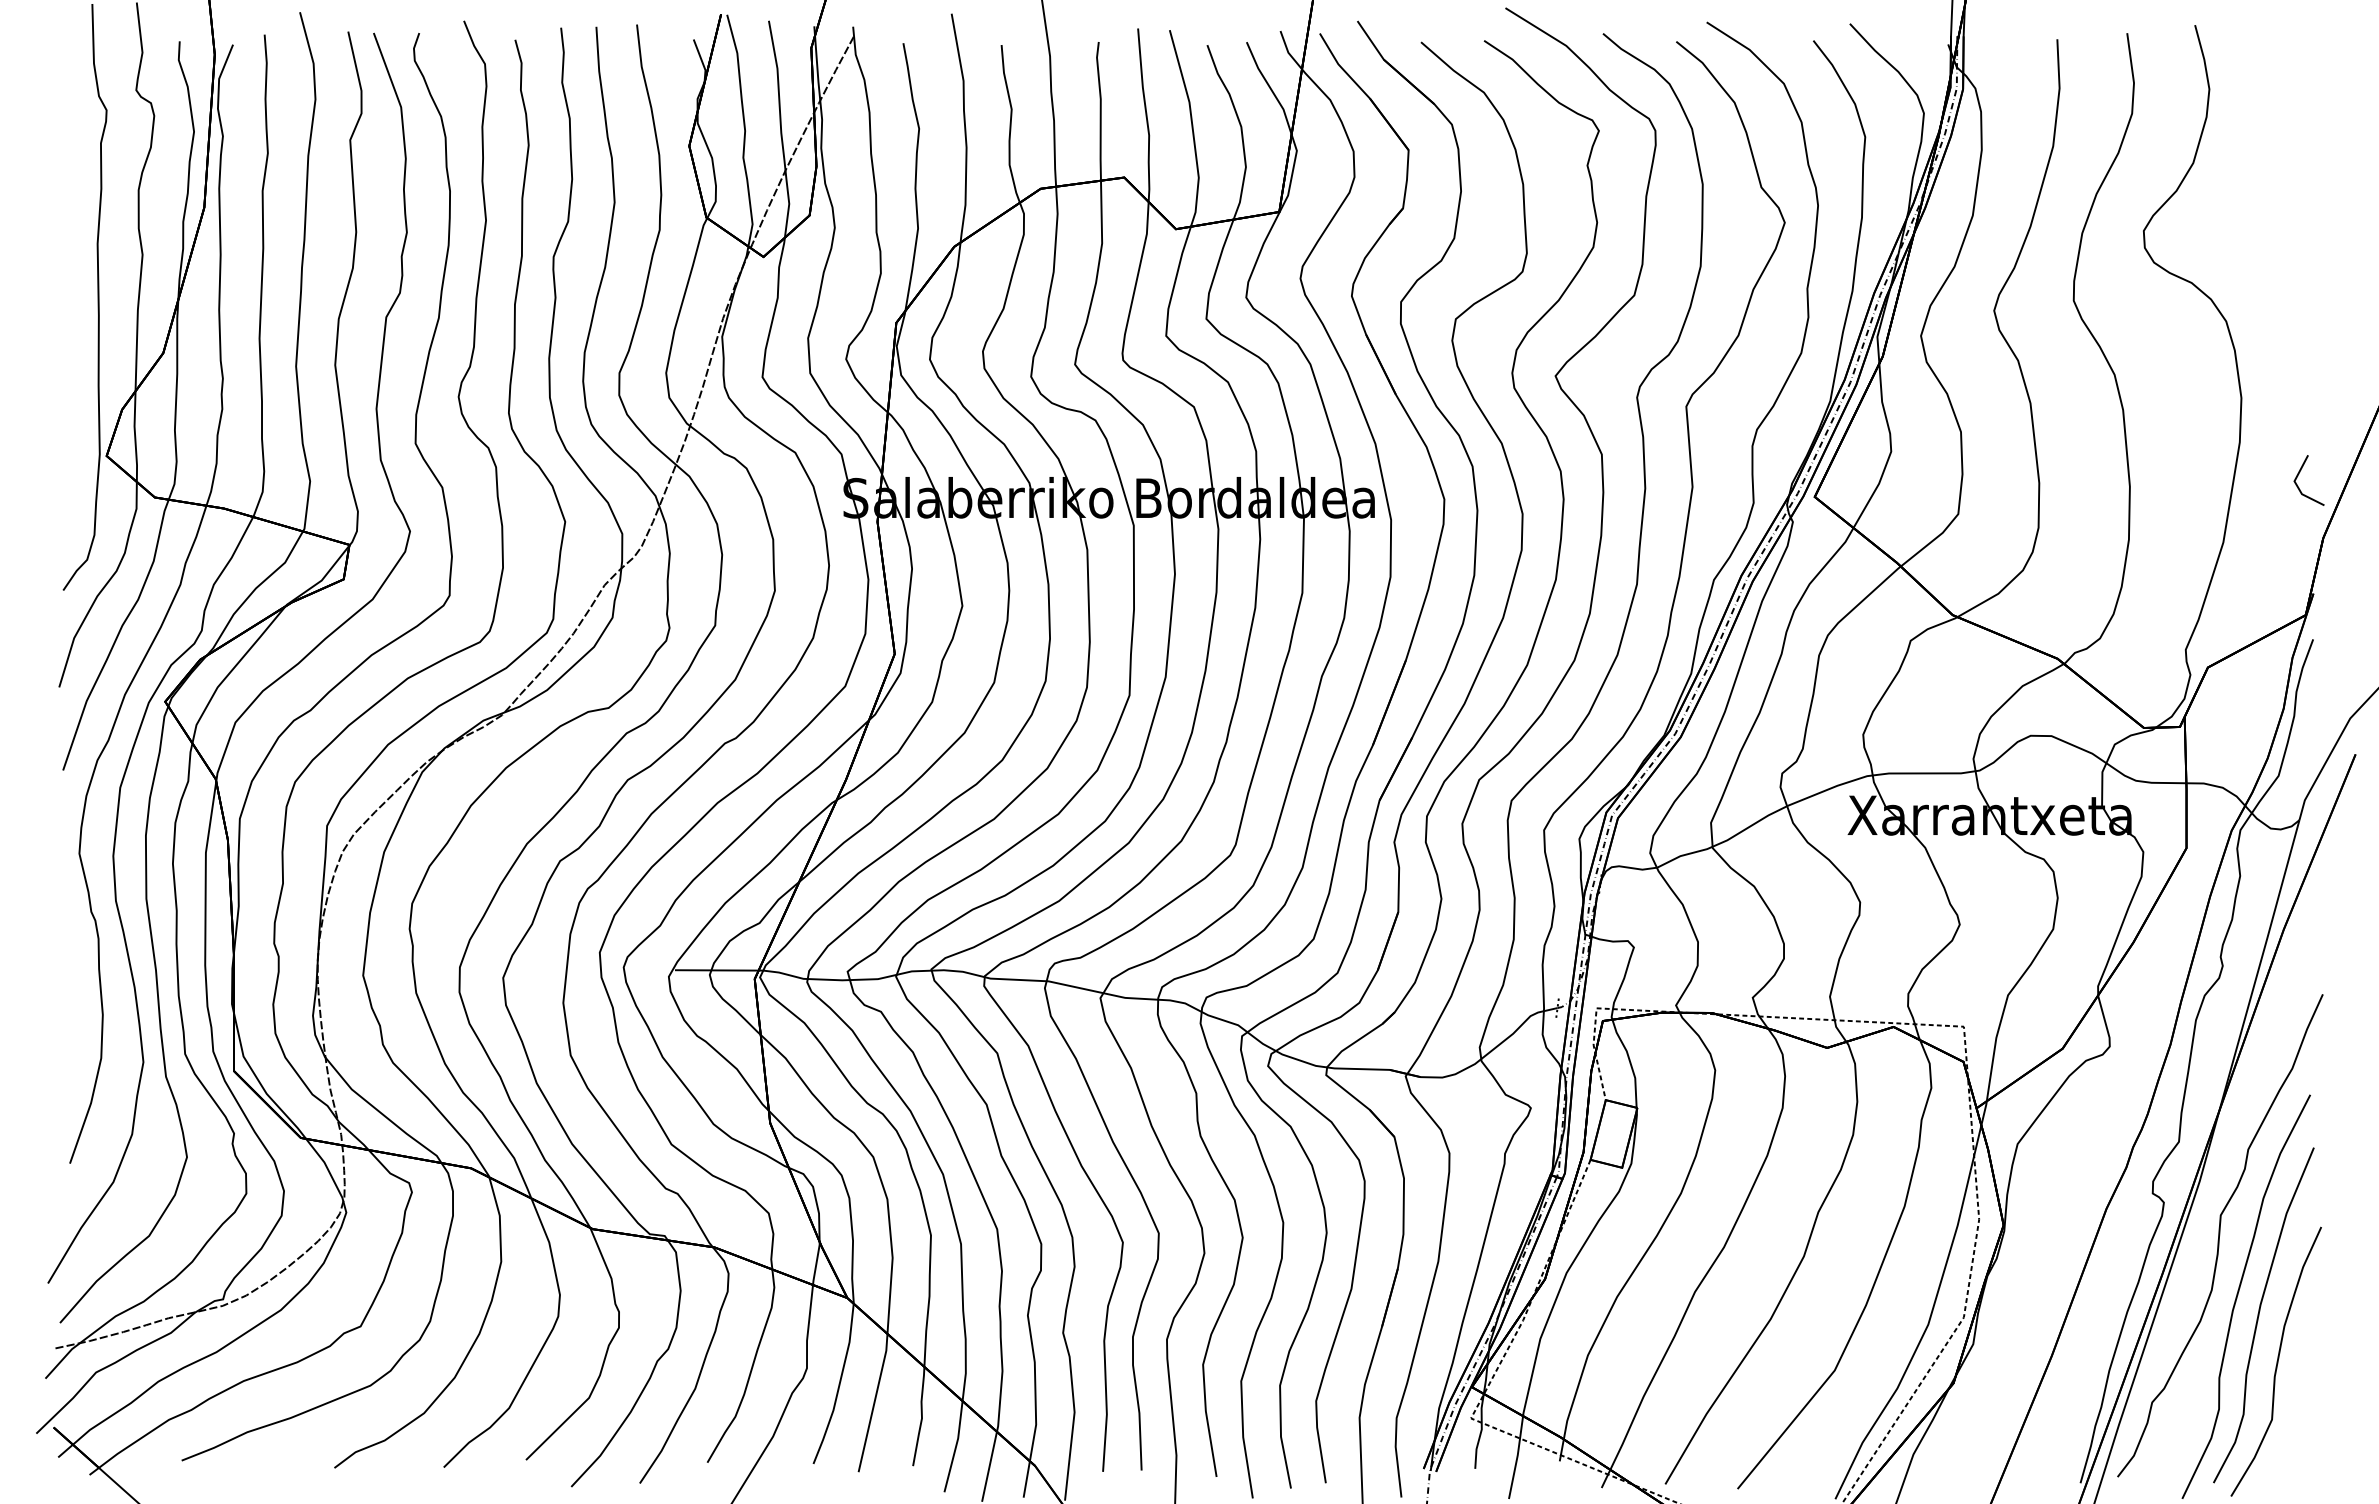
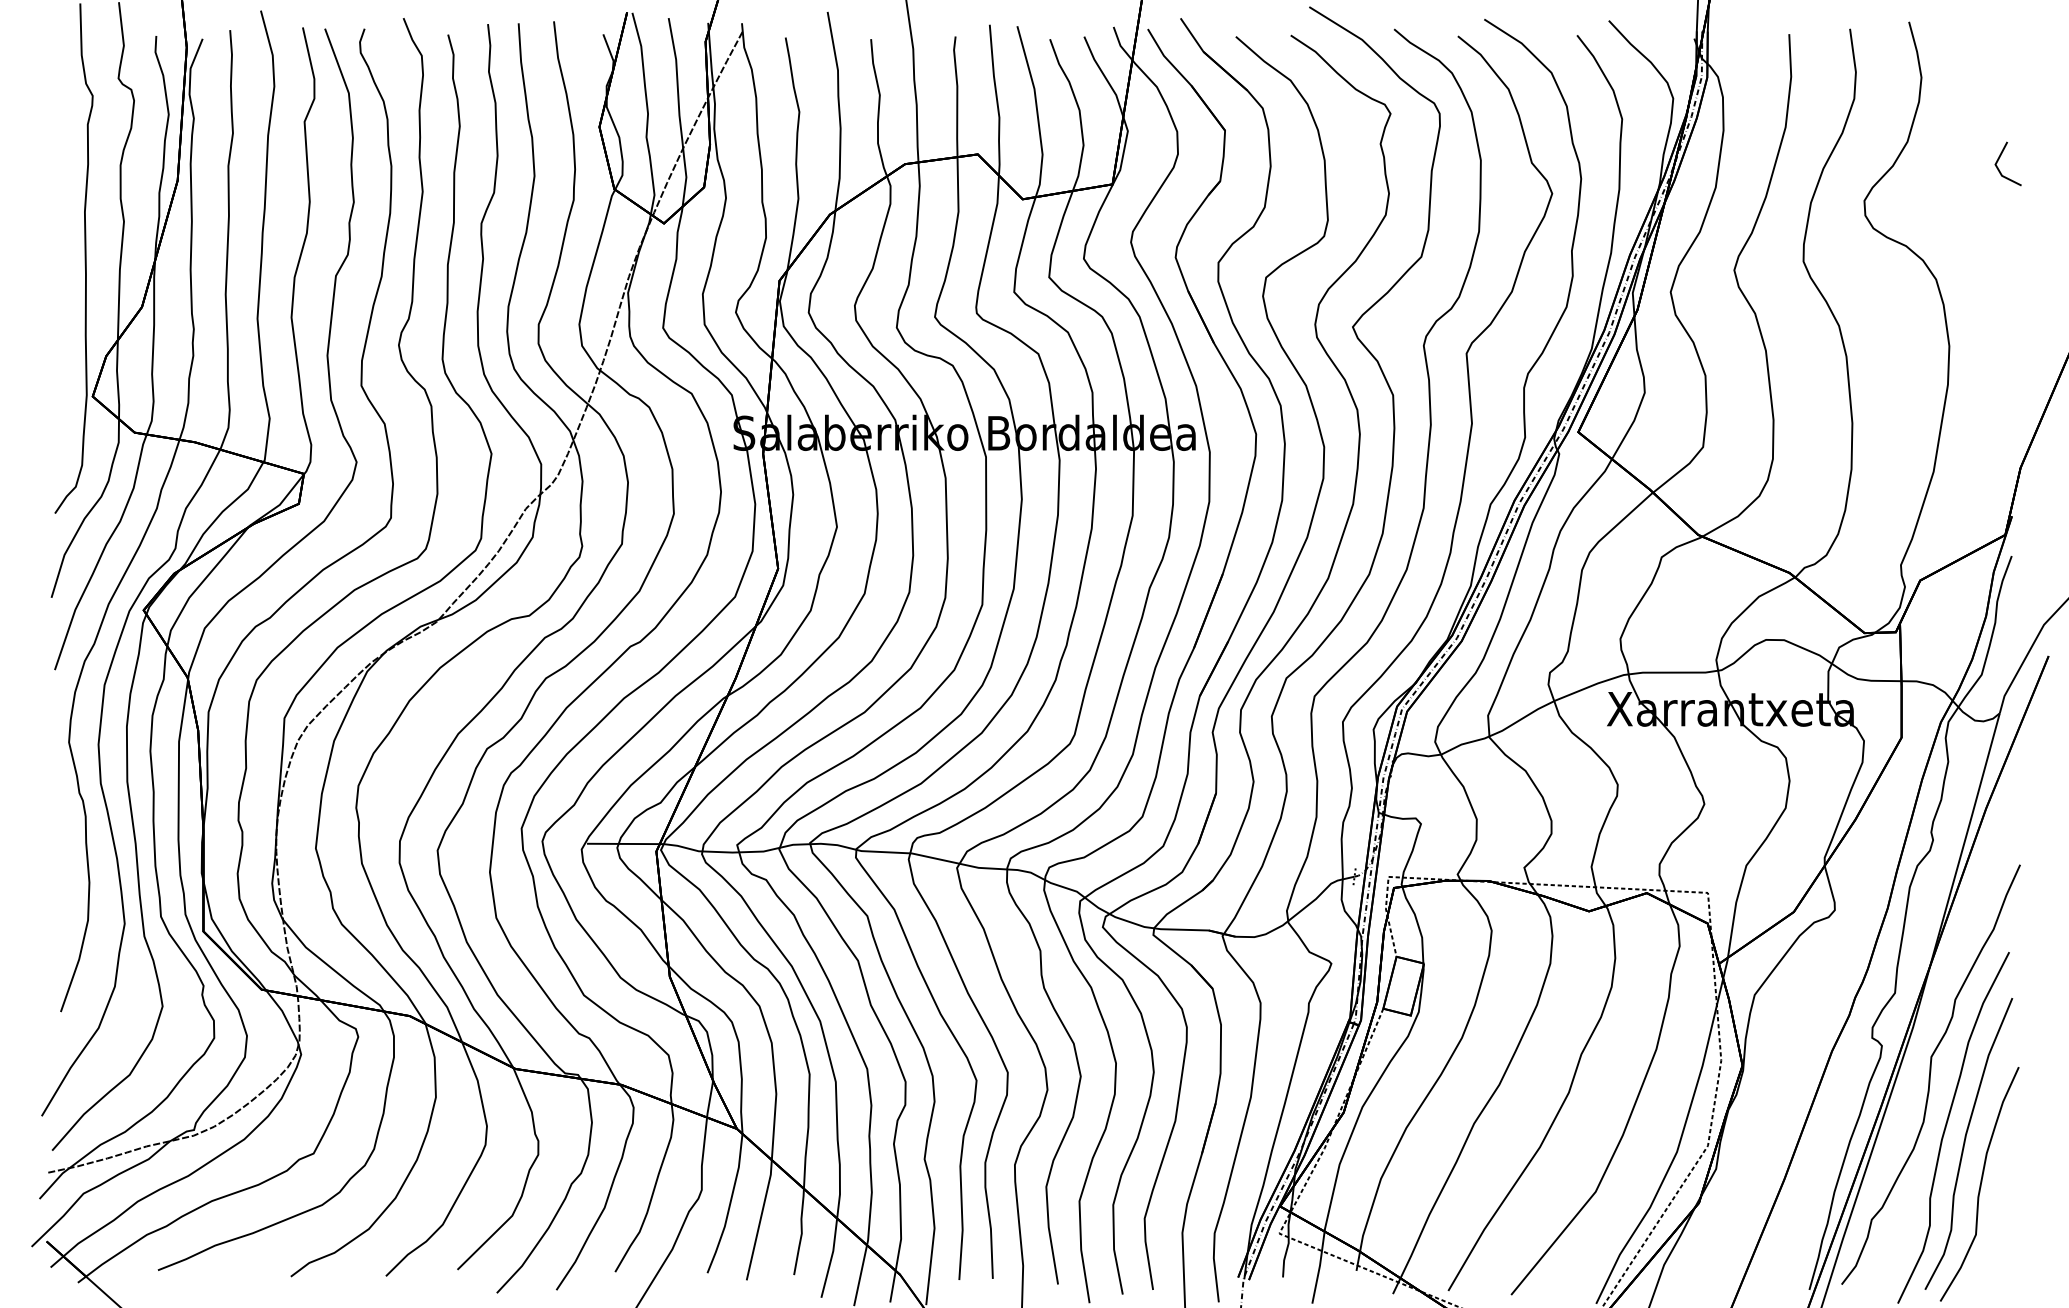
line: (2298, 476) -> (1998, 160), moved

